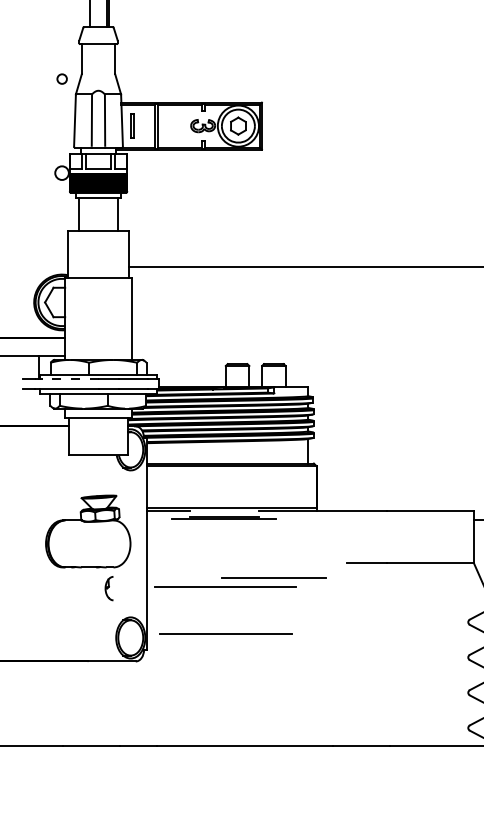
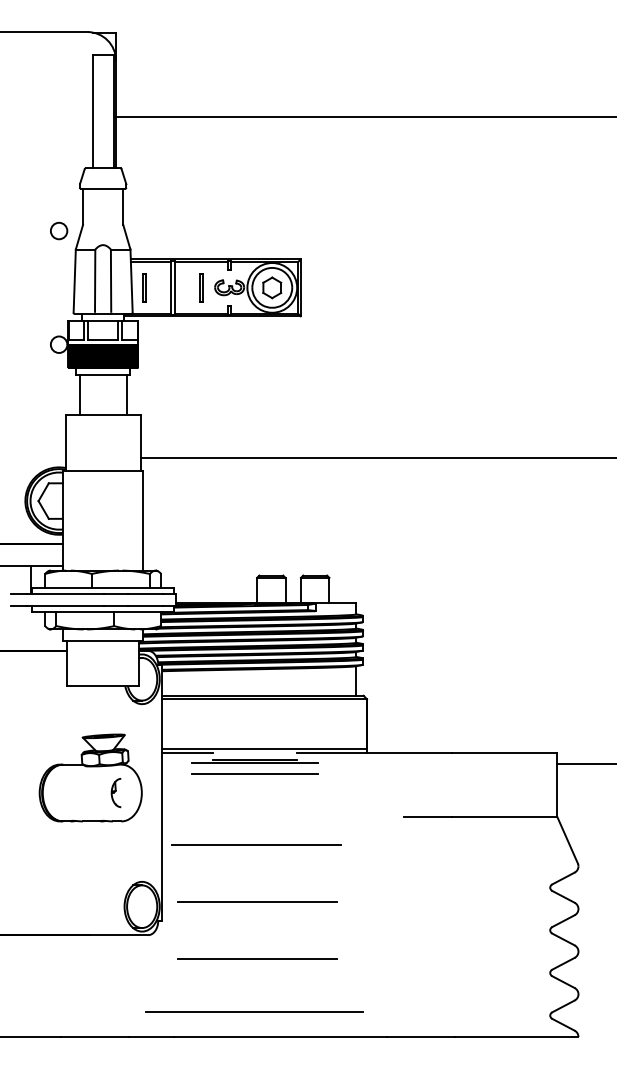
circle: (62, 78) -> (59, 230), size x1.43
line: (179, 125) -> (200, 287), added
line: (67, 379) -> (65, 594), dashed -> solid
line: (273, 578) -> (254, 773), moved
part: (108, 588) -> (115, 793), moved
line: (225, 680) -> (256, 958), added
line: (223, 725) -> (254, 1012), added

